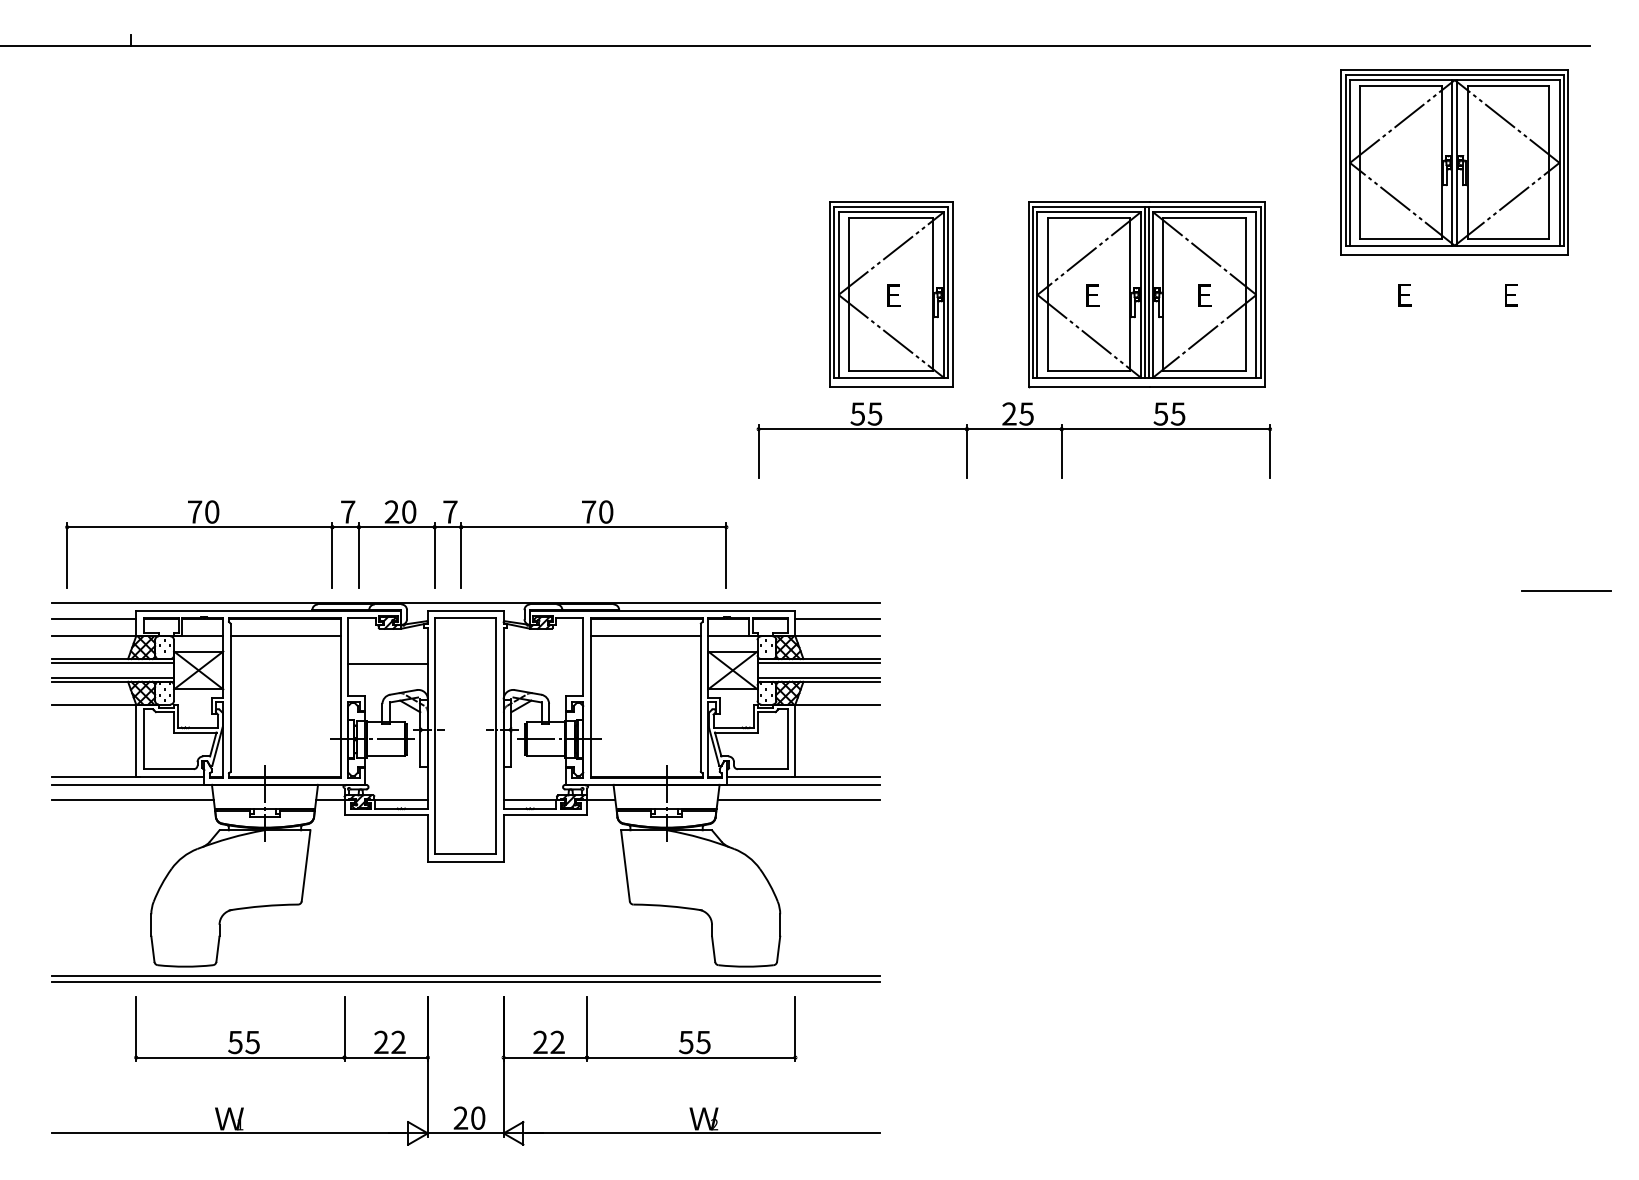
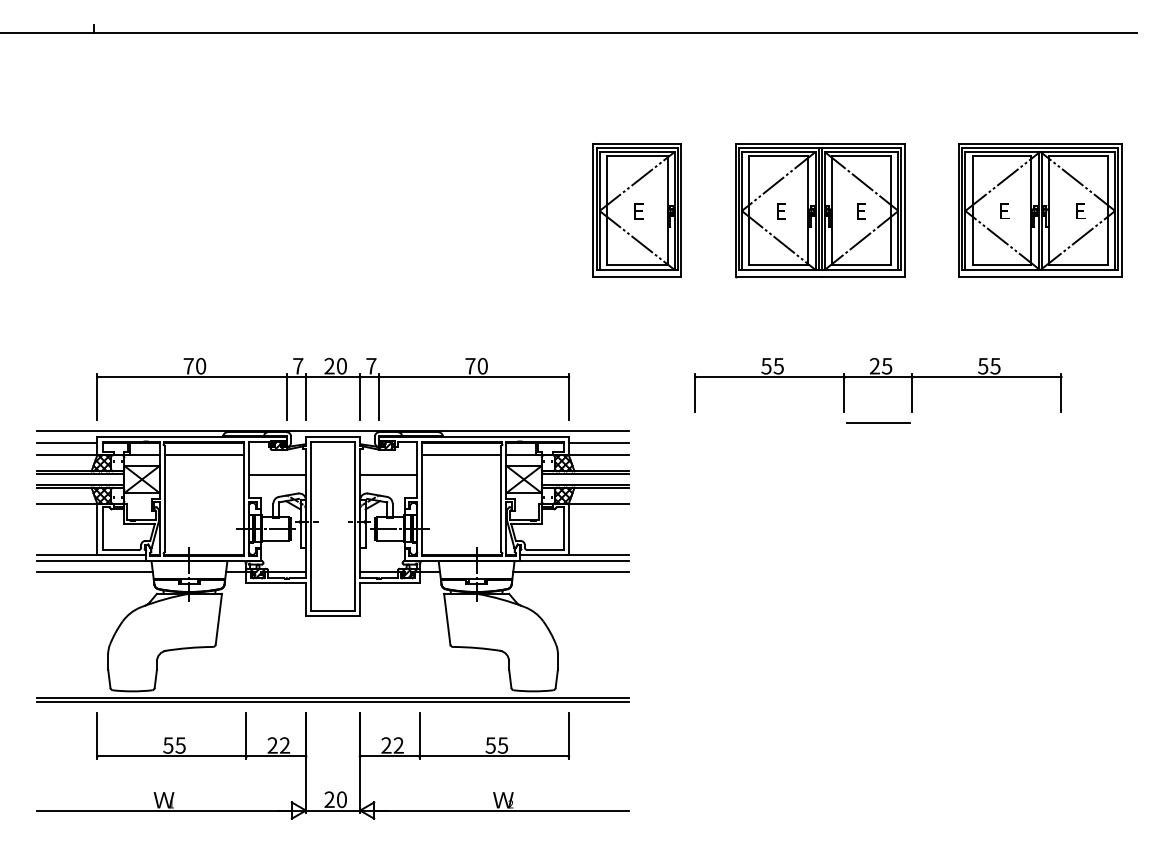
part: (1454, 162) -> (1040, 210), moved
part: (1013, 429) -> (877, 377), moved
part: (396, 527) -> (332, 377), moved
line: (1566, 590) -> (878, 422), moved
line: (543, 664) -> (388, 475), added

